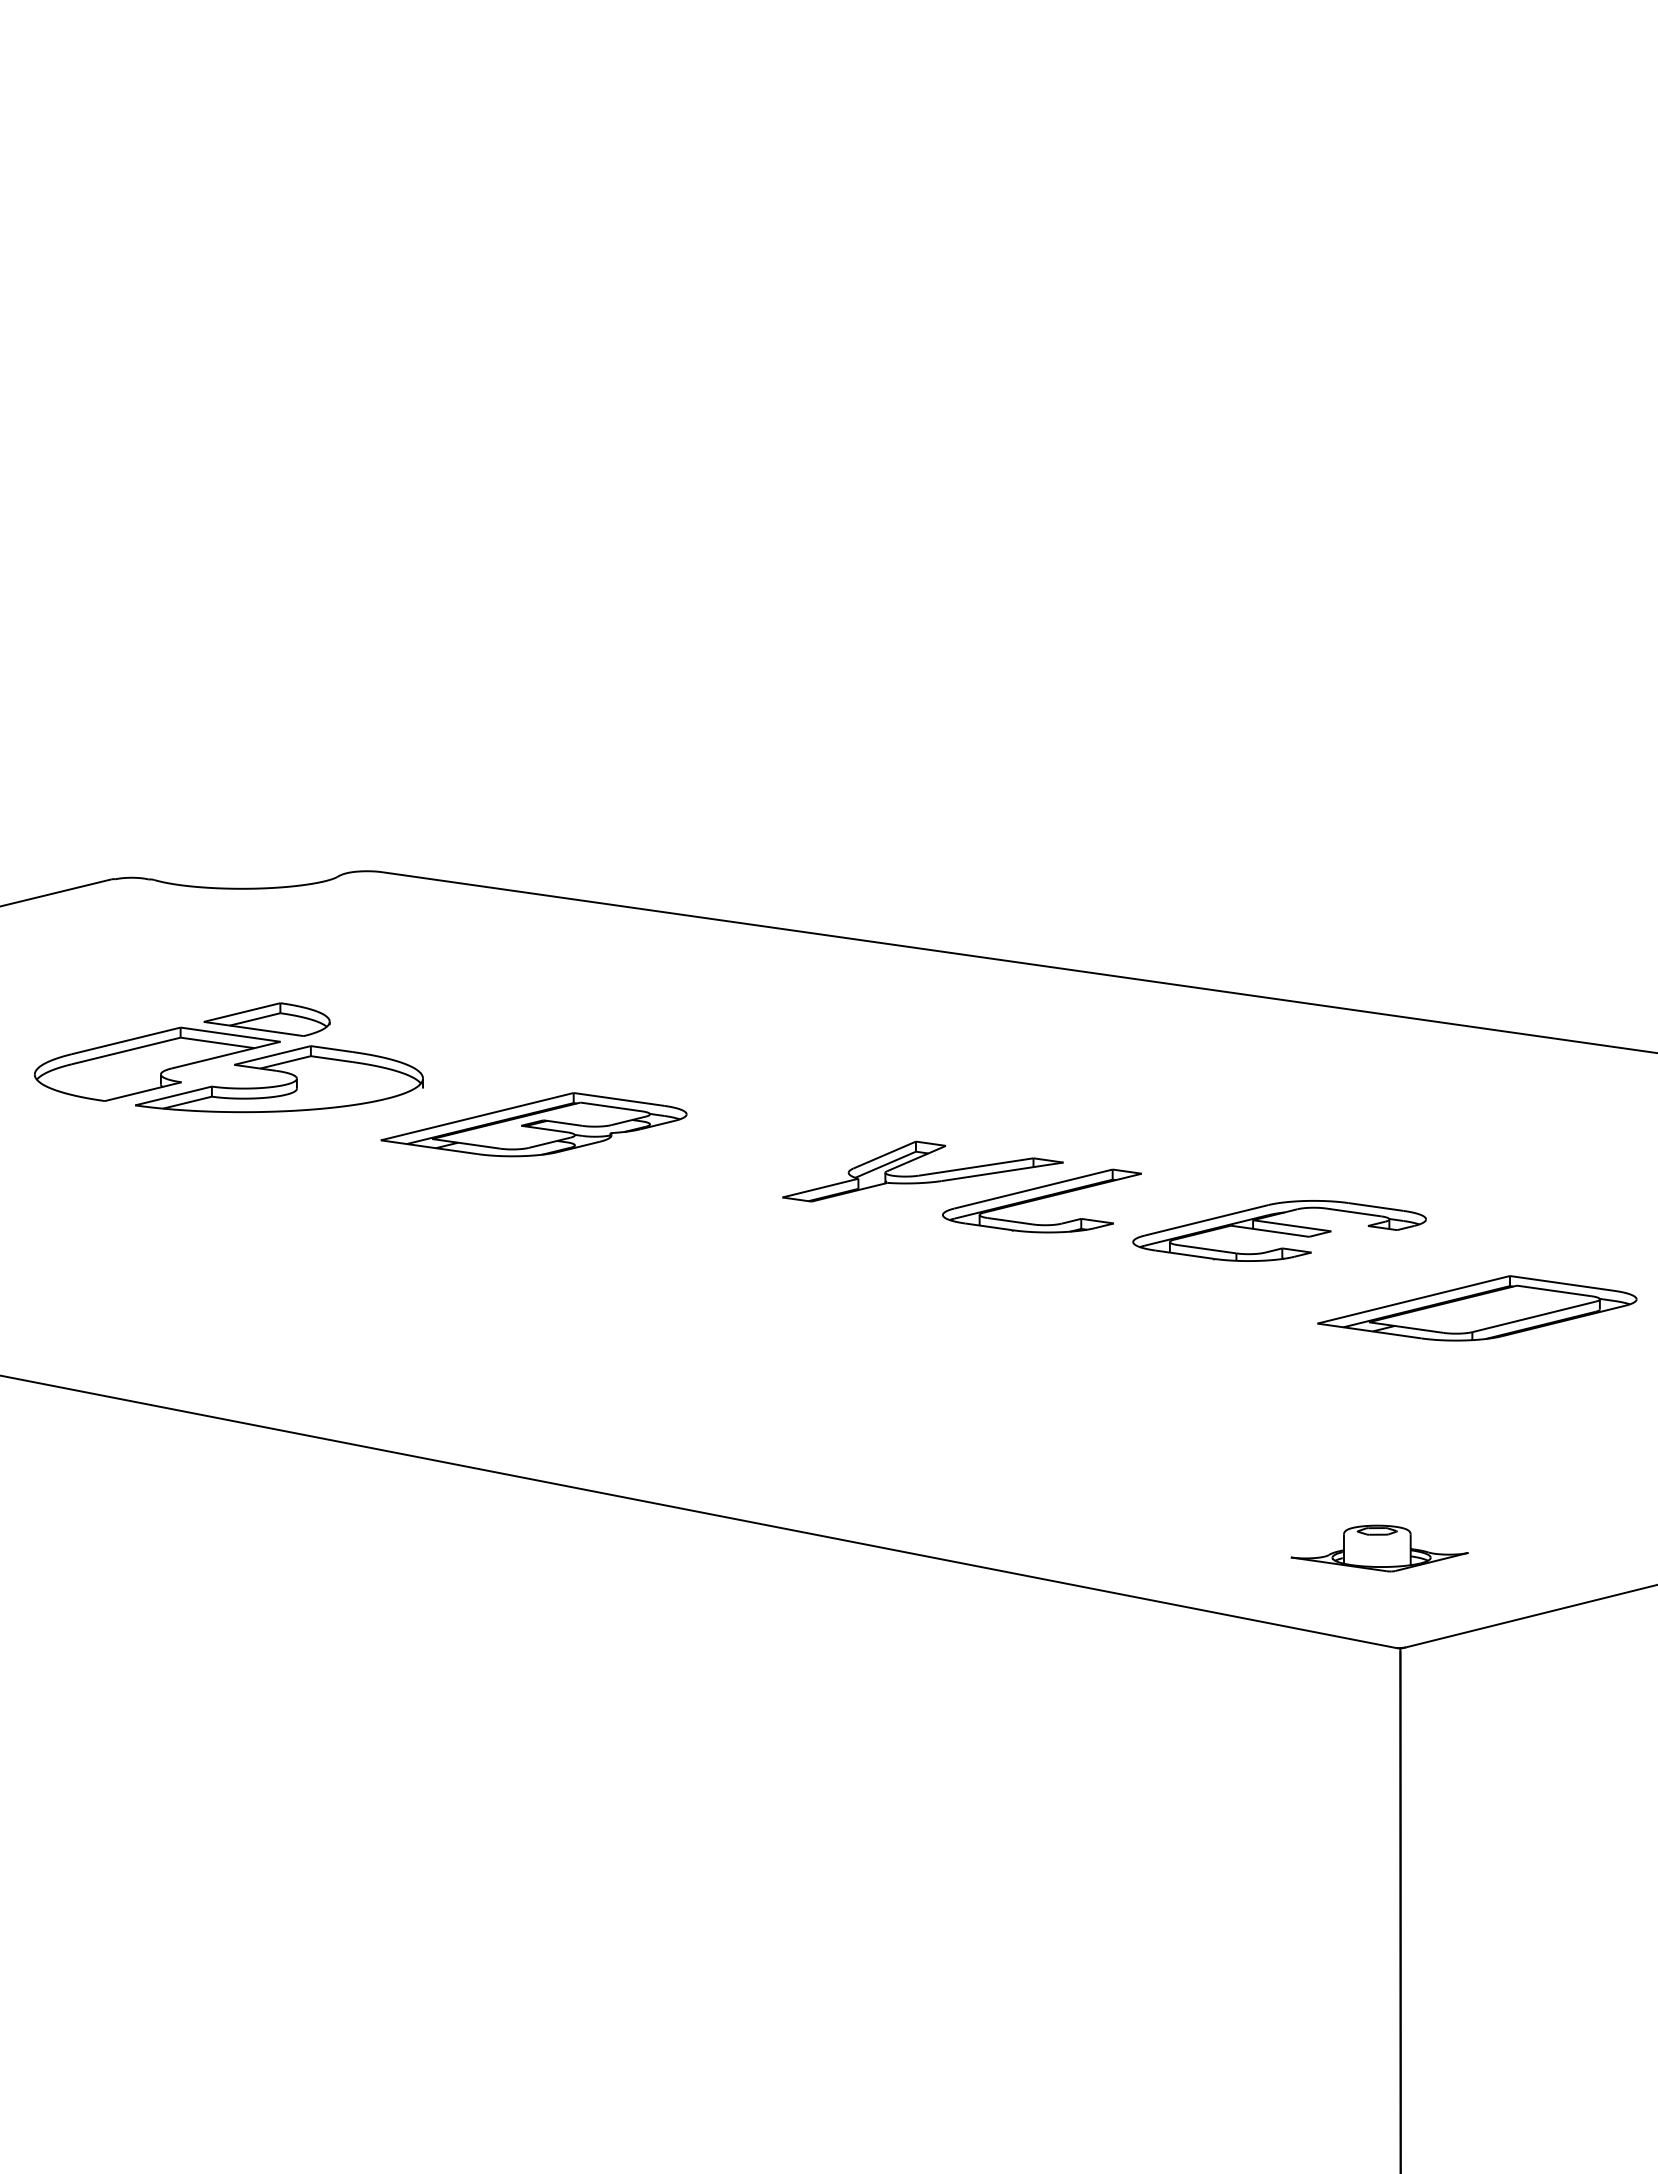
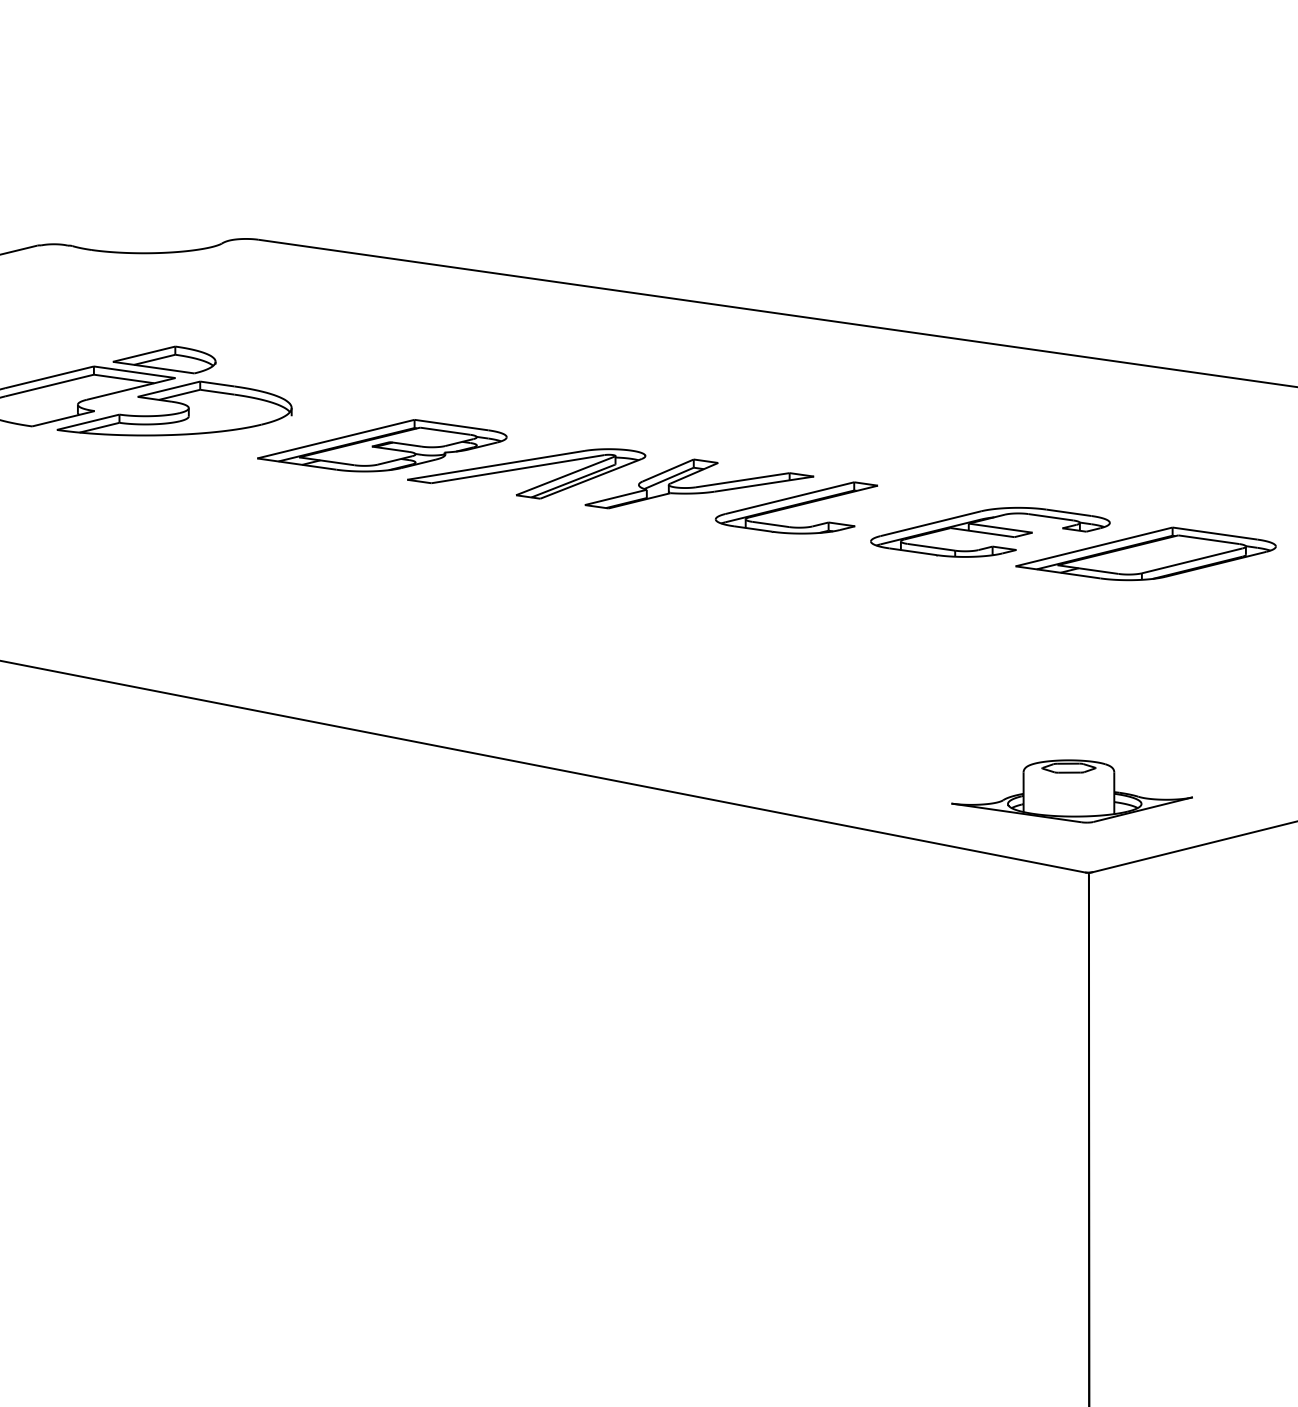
part: (708, 1153) -> (524, 469), added
part: (1477, 1308) -> (1146, 554), moved
part: (1379, 1548) -> (1071, 791), size x1.67

